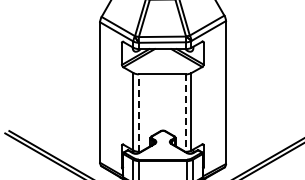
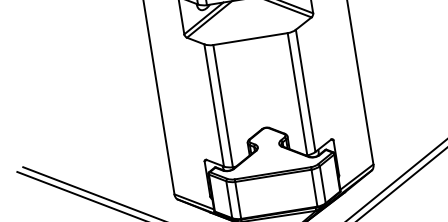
line: (138, 113) -> (222, 106), dashed -> solid
line: (186, 113) -> (298, 94), dashed -> solid

